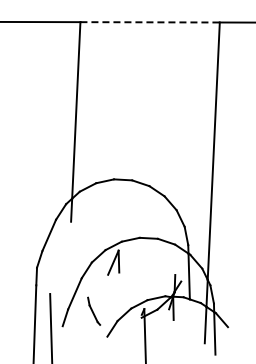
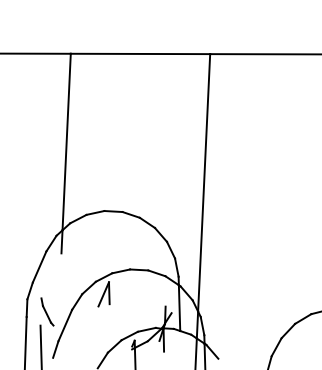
line: (150, 21) -> (140, 53), dashed -> solid
part: (94, 310) -> (47, 311), moved

